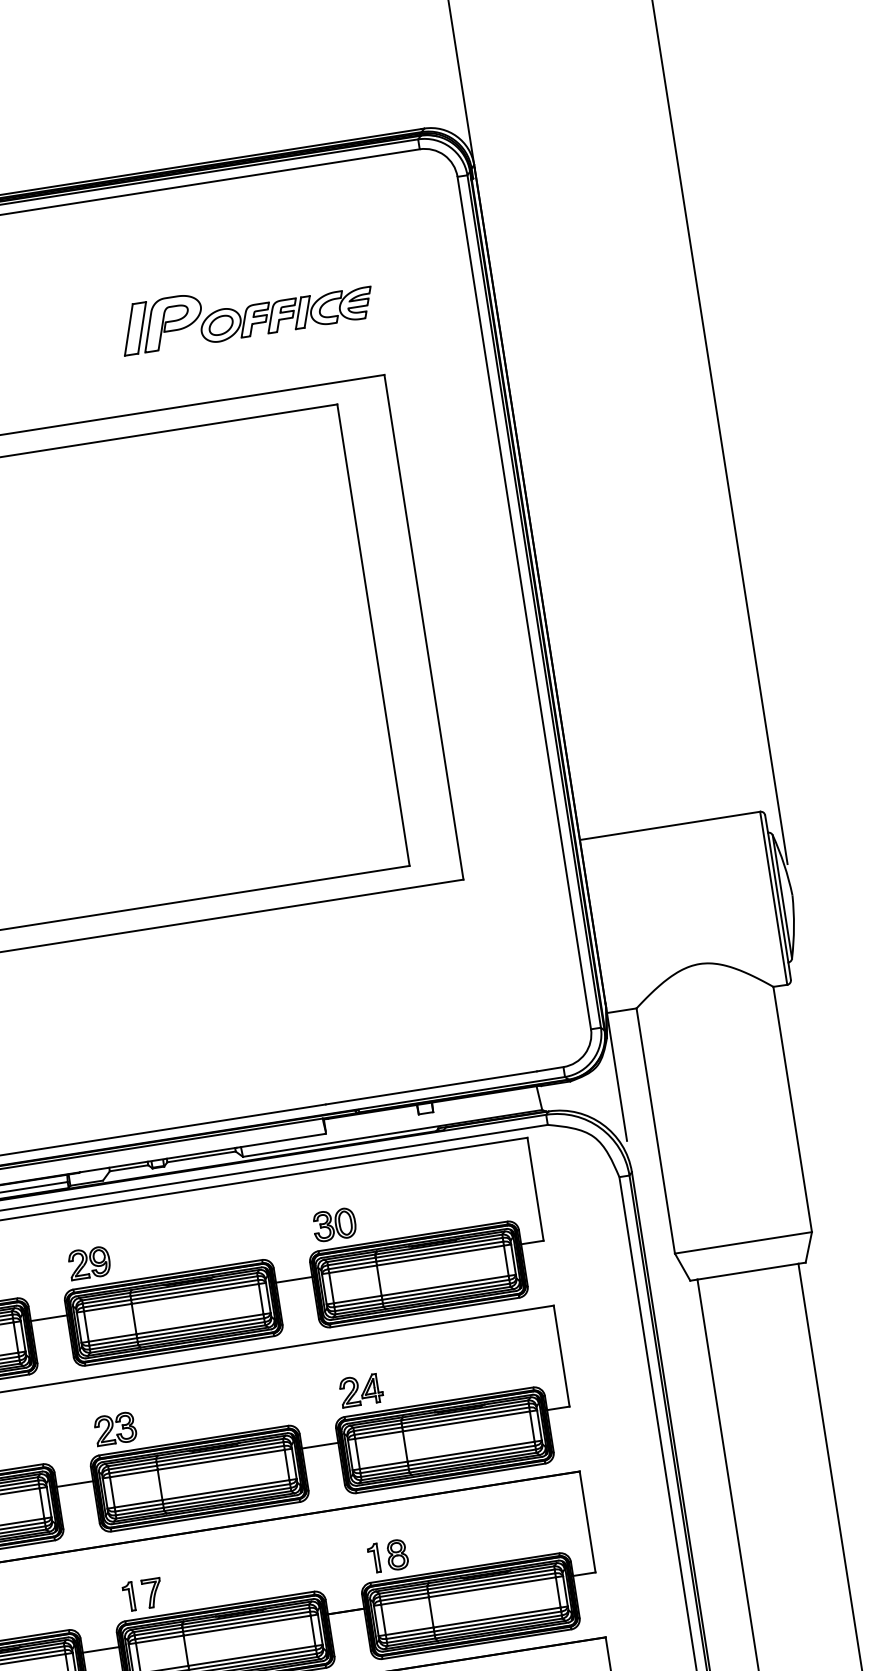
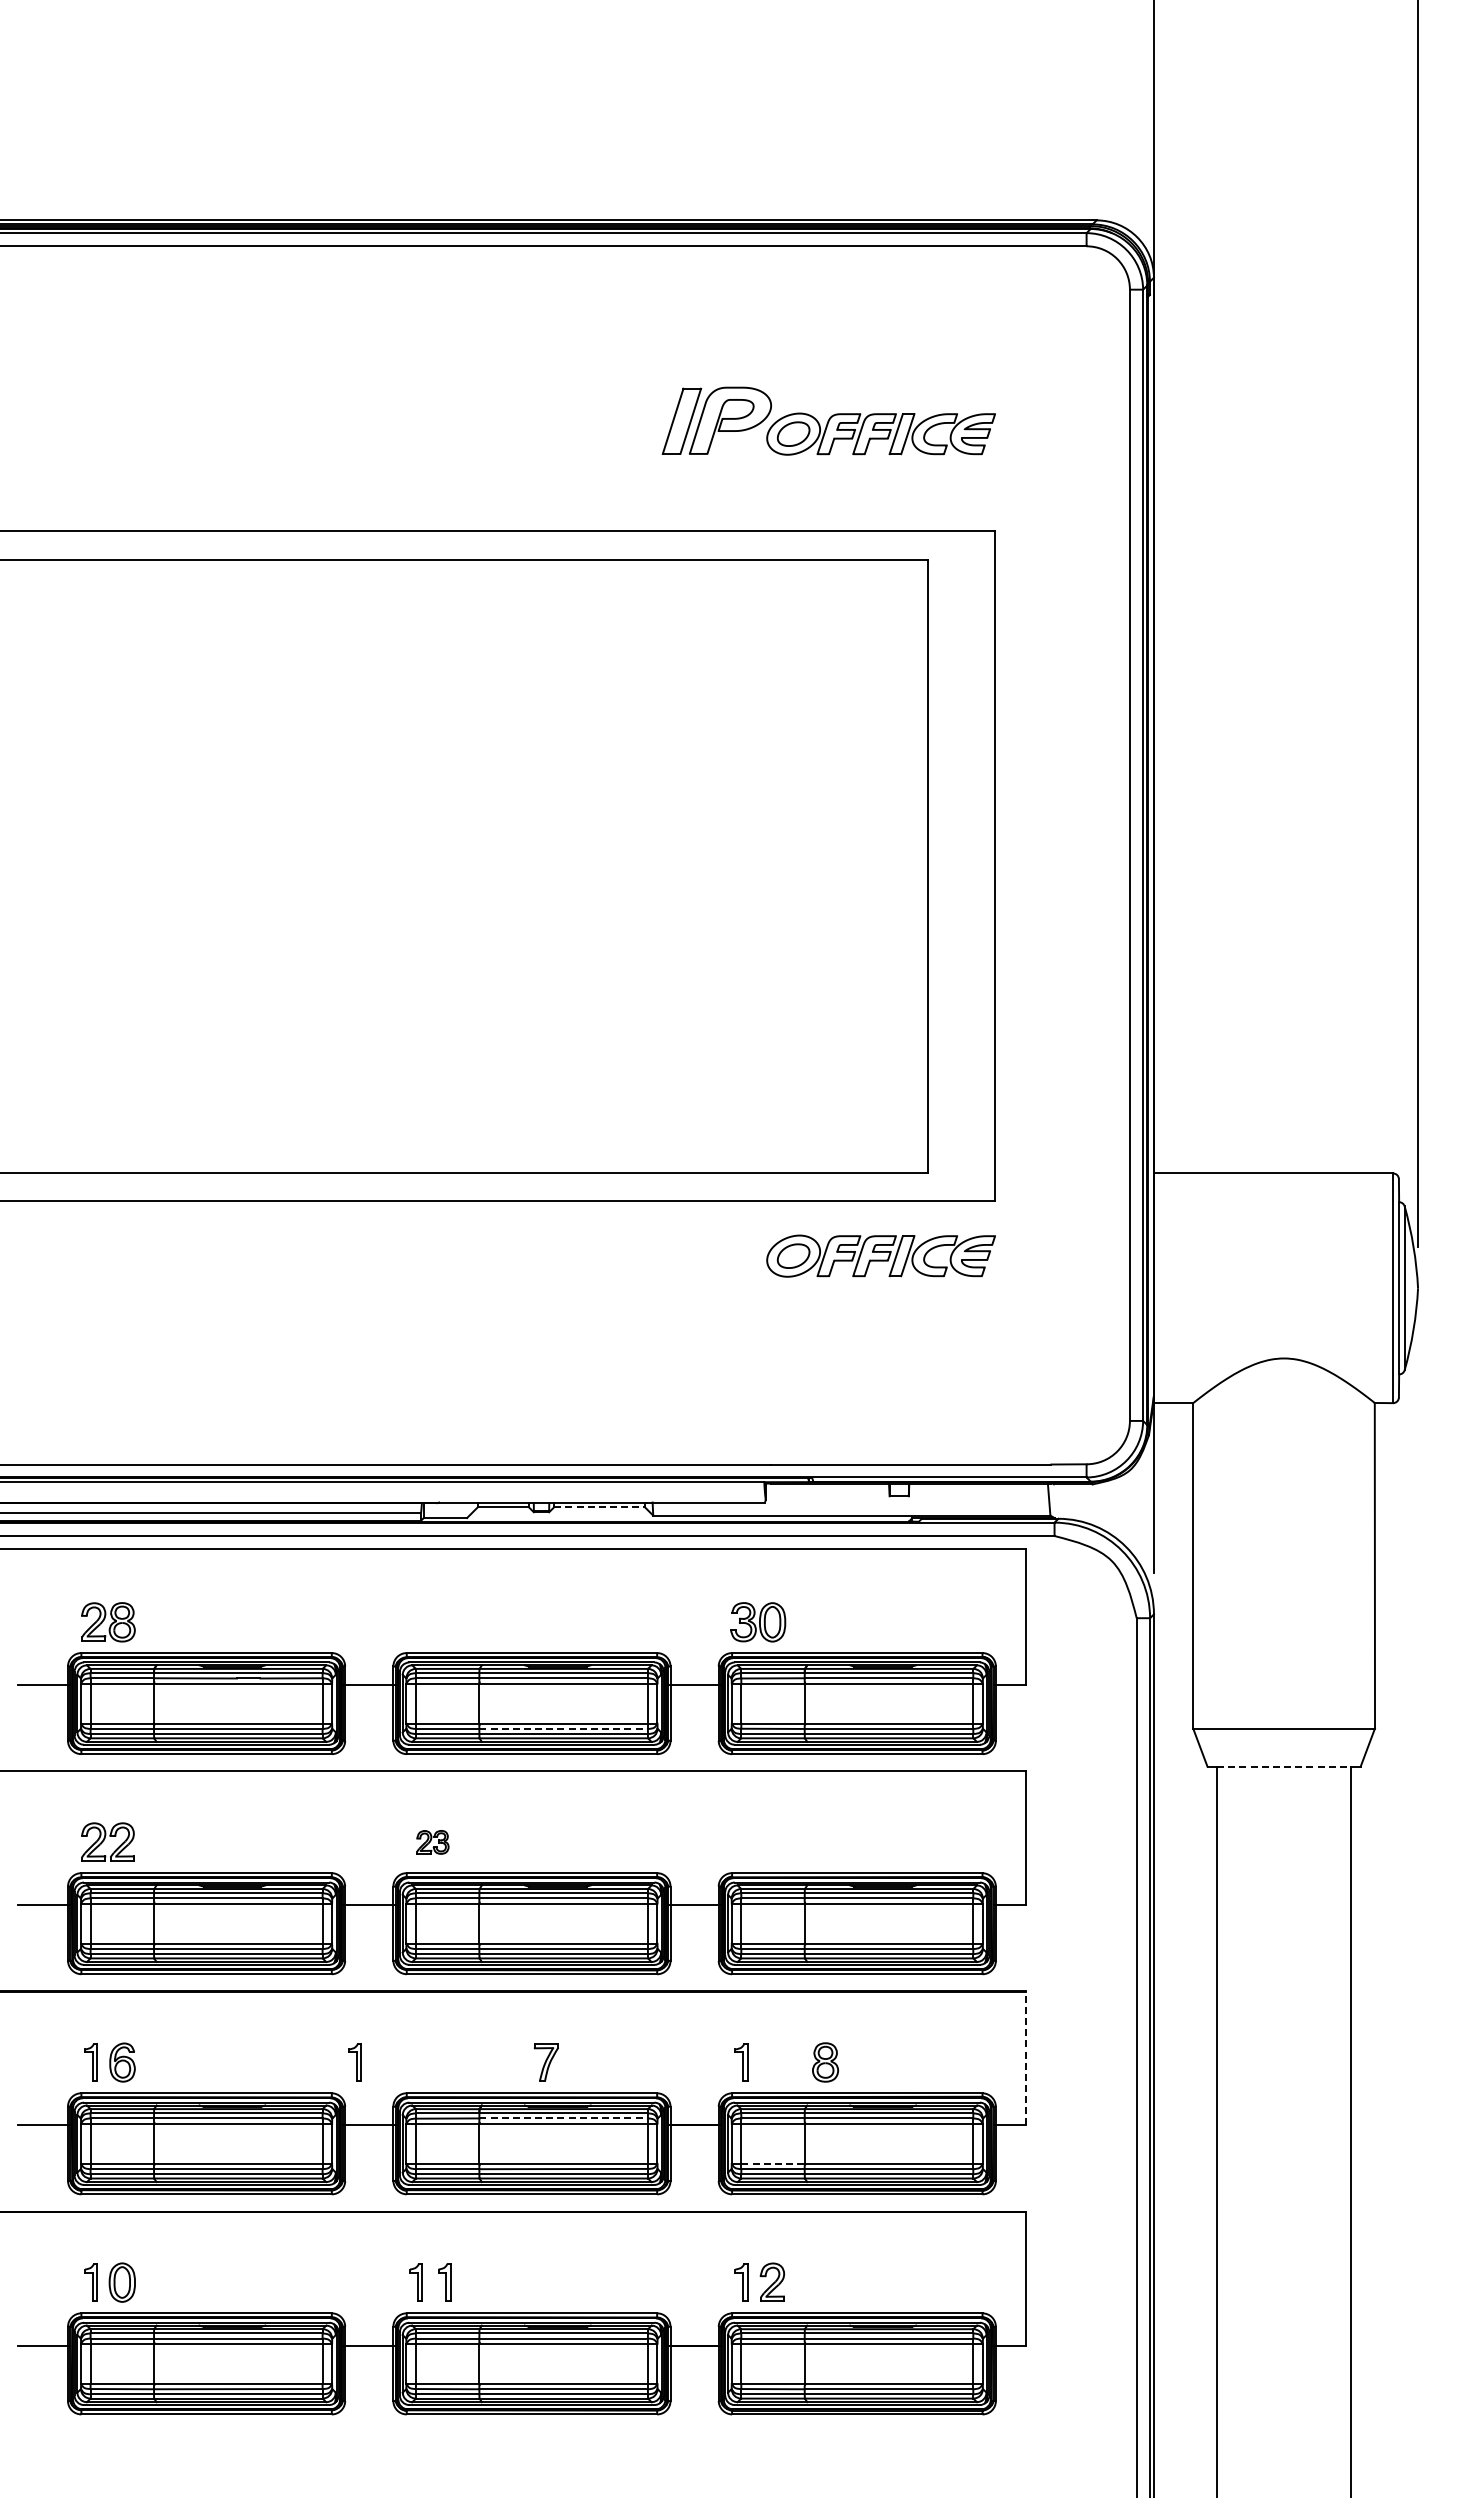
part: (383, 934) -> (880, 1255), added
line: (202, 1156) -> (600, 1507), solid -> dashed
part: (90, 1263) -> (433, 1622), removed
line: (748, 1271) -> (1284, 1766), solid -> dashed
line: (201, 1327) -> (564, 1728), solid -> dashed
part: (360, 1390) -> (758, 1841), removed
part: (115, 1429) -> (432, 1842), size x0.6
line: (587, 1522) -> (1025, 2058), solid -> dashed
part: (397, 1554) -> (825, 2062), moved
part: (151, 1593) -> (545, 2062), moved
part: (128, 1597) -> (354, 2062), moved
line: (247, 1621) -> (564, 2118), solid -> dashed
line: (410, 1630) -> (773, 2163), solid -> dashed

